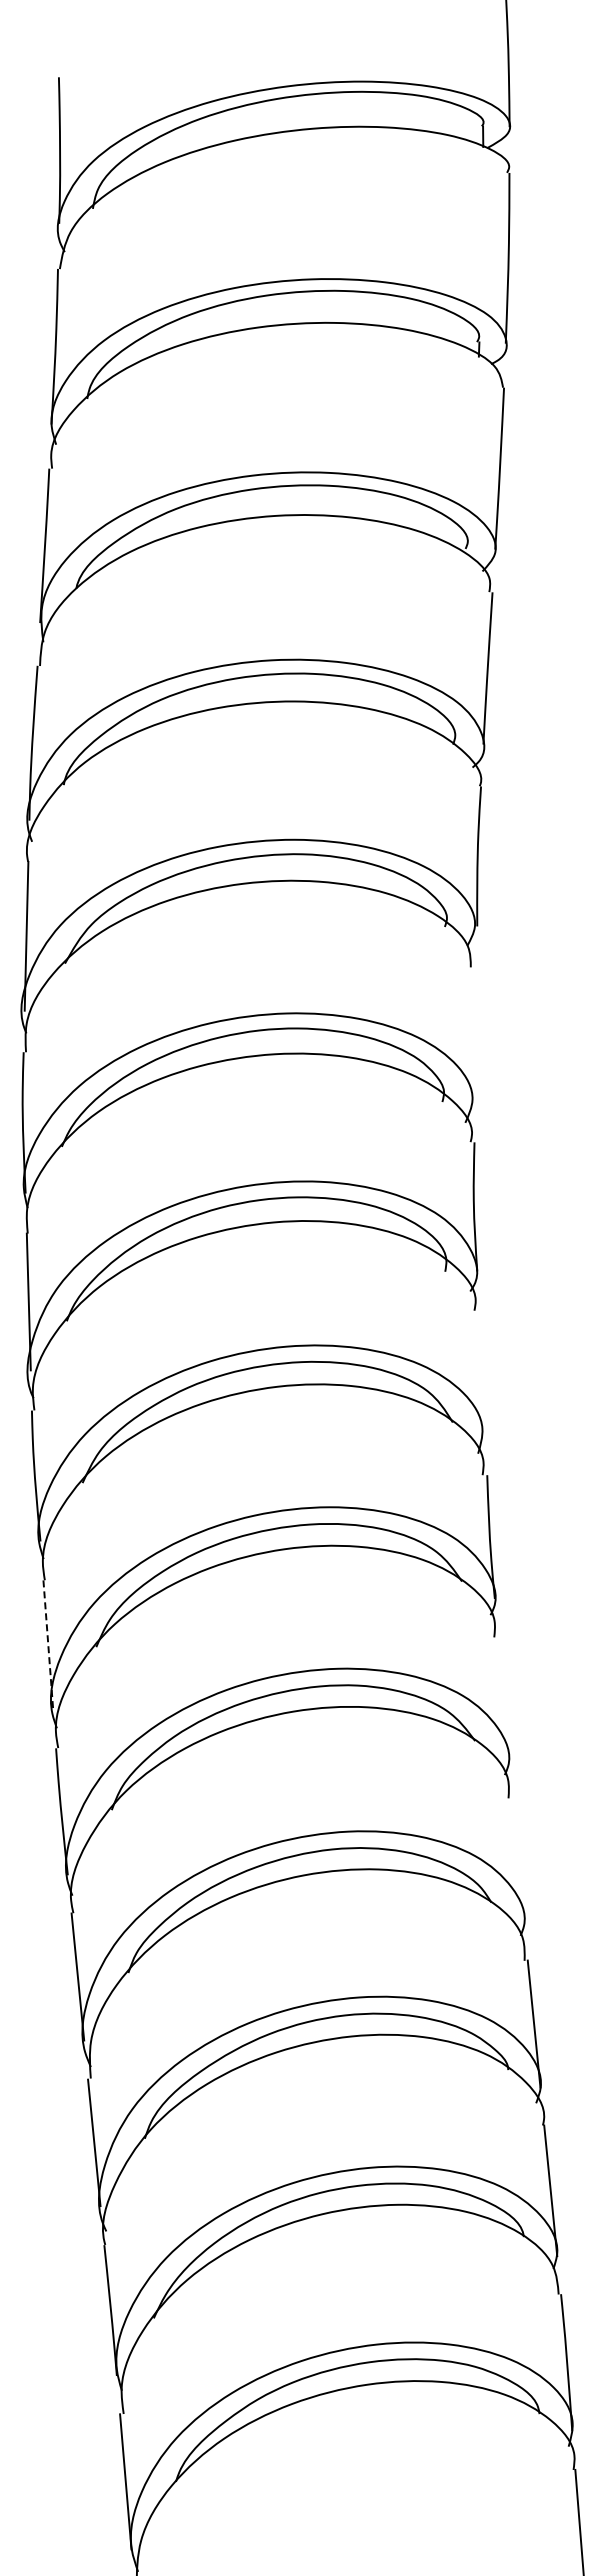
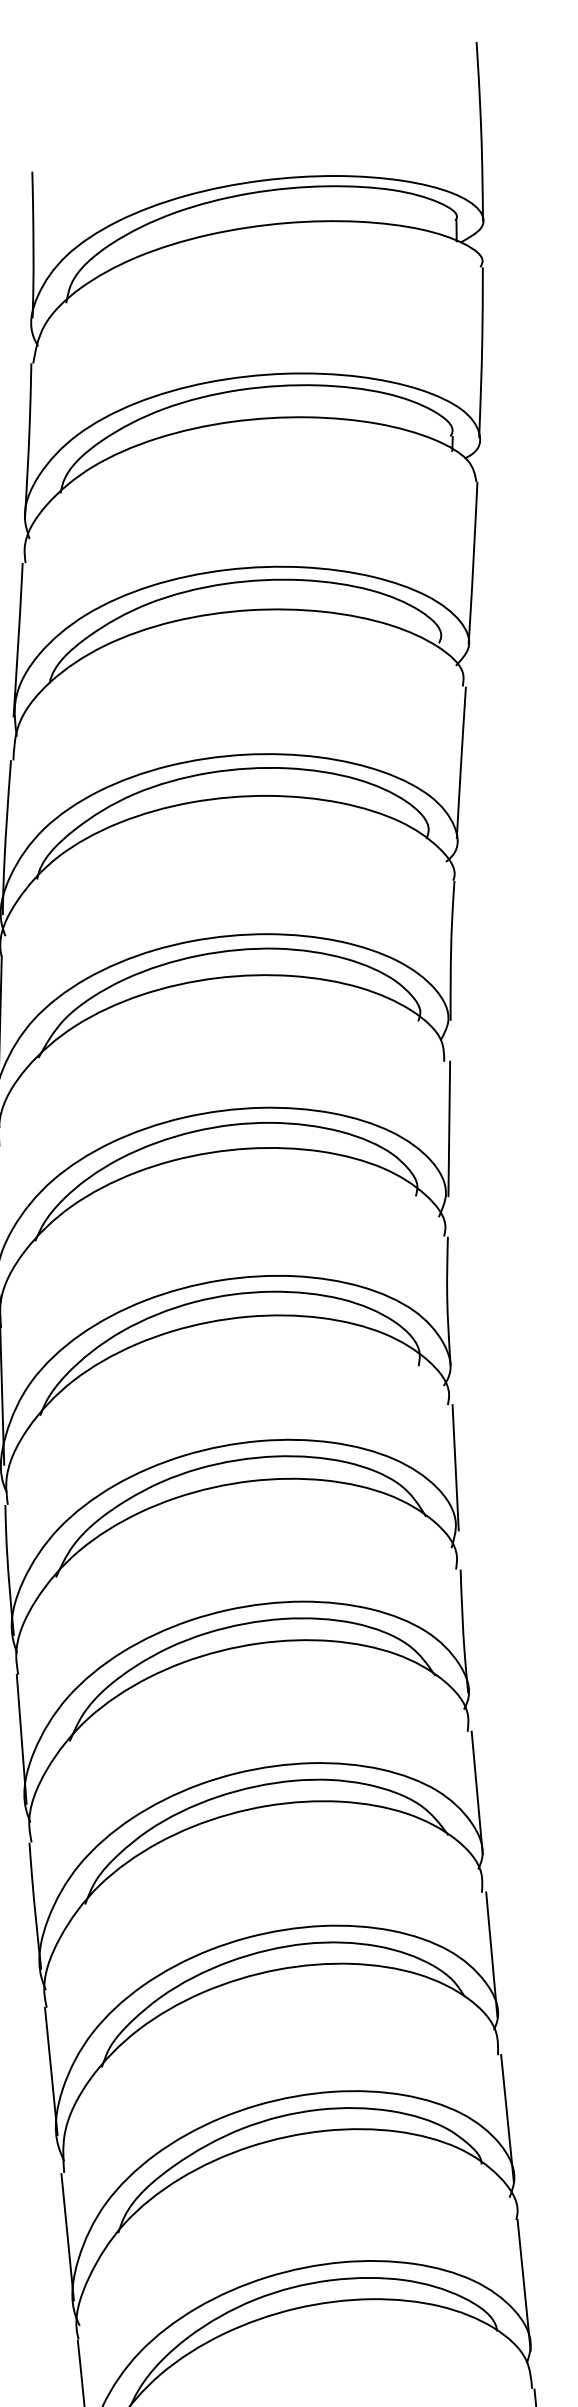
line: (475, 1034) -> (448, 1128), added
line: (482, 1373) -> (455, 1467), added
line: (48, 1644) -> (21, 1738), dashed -> solid
line: (503, 1698) -> (476, 1792), added
line: (518, 1860) -> (491, 1954), added

